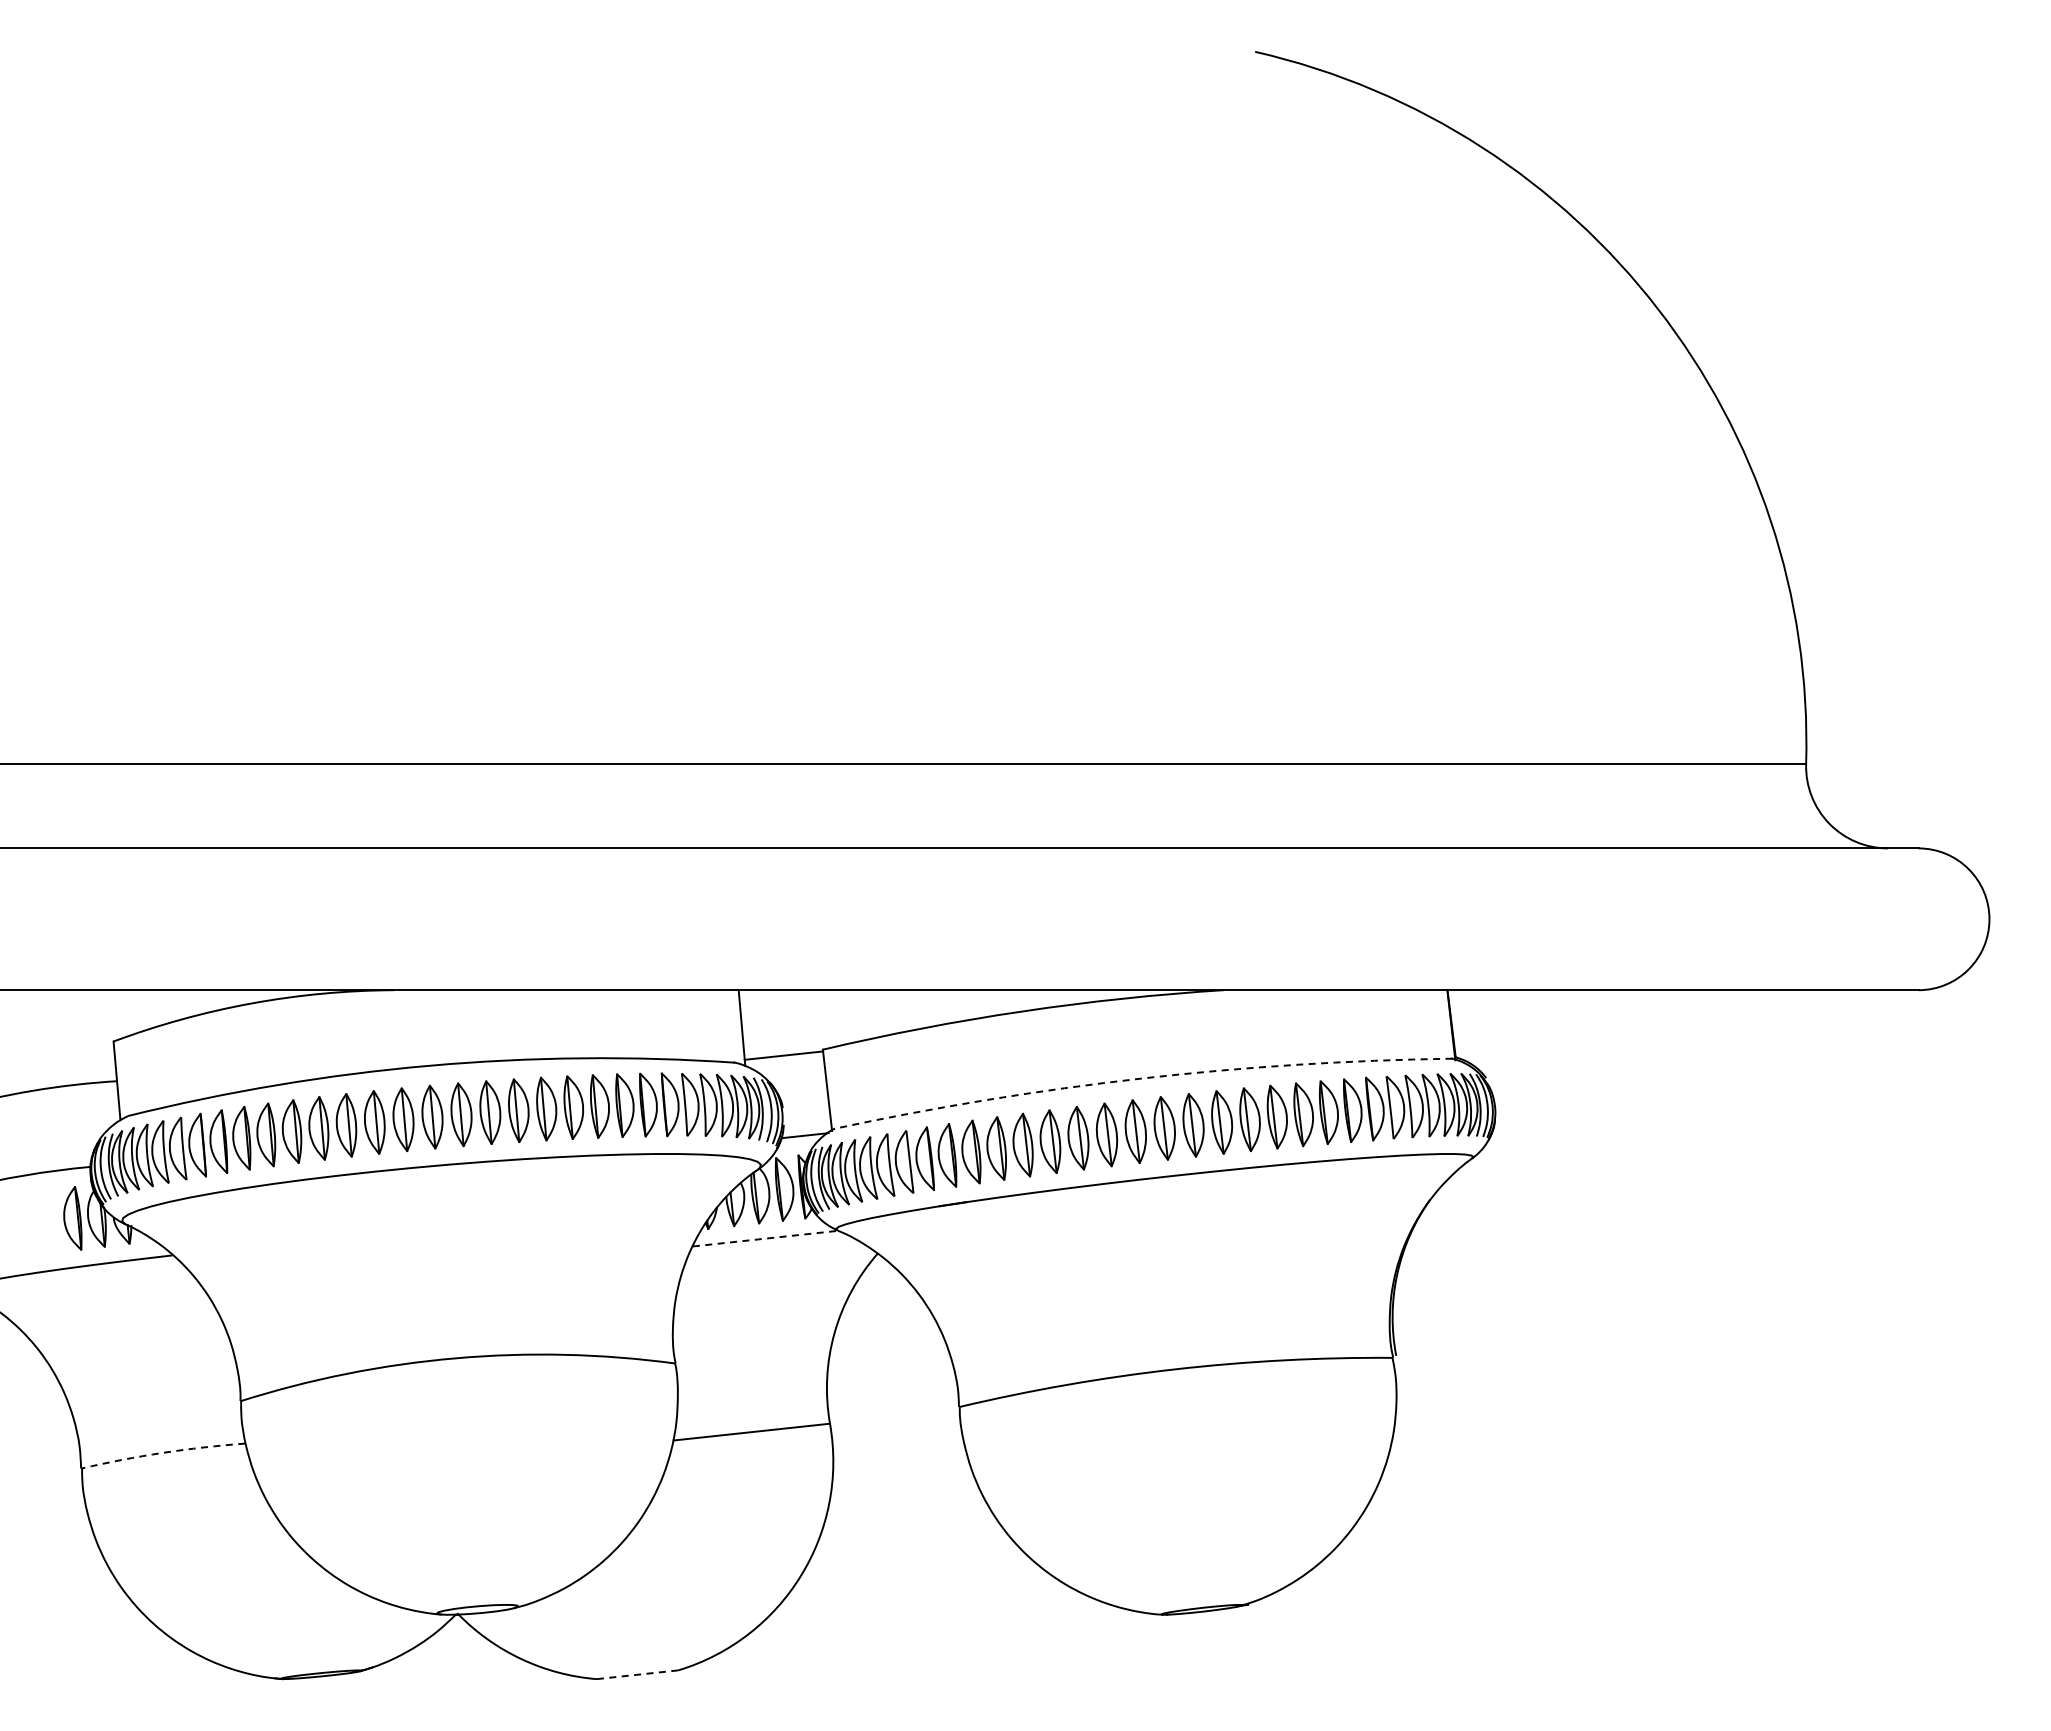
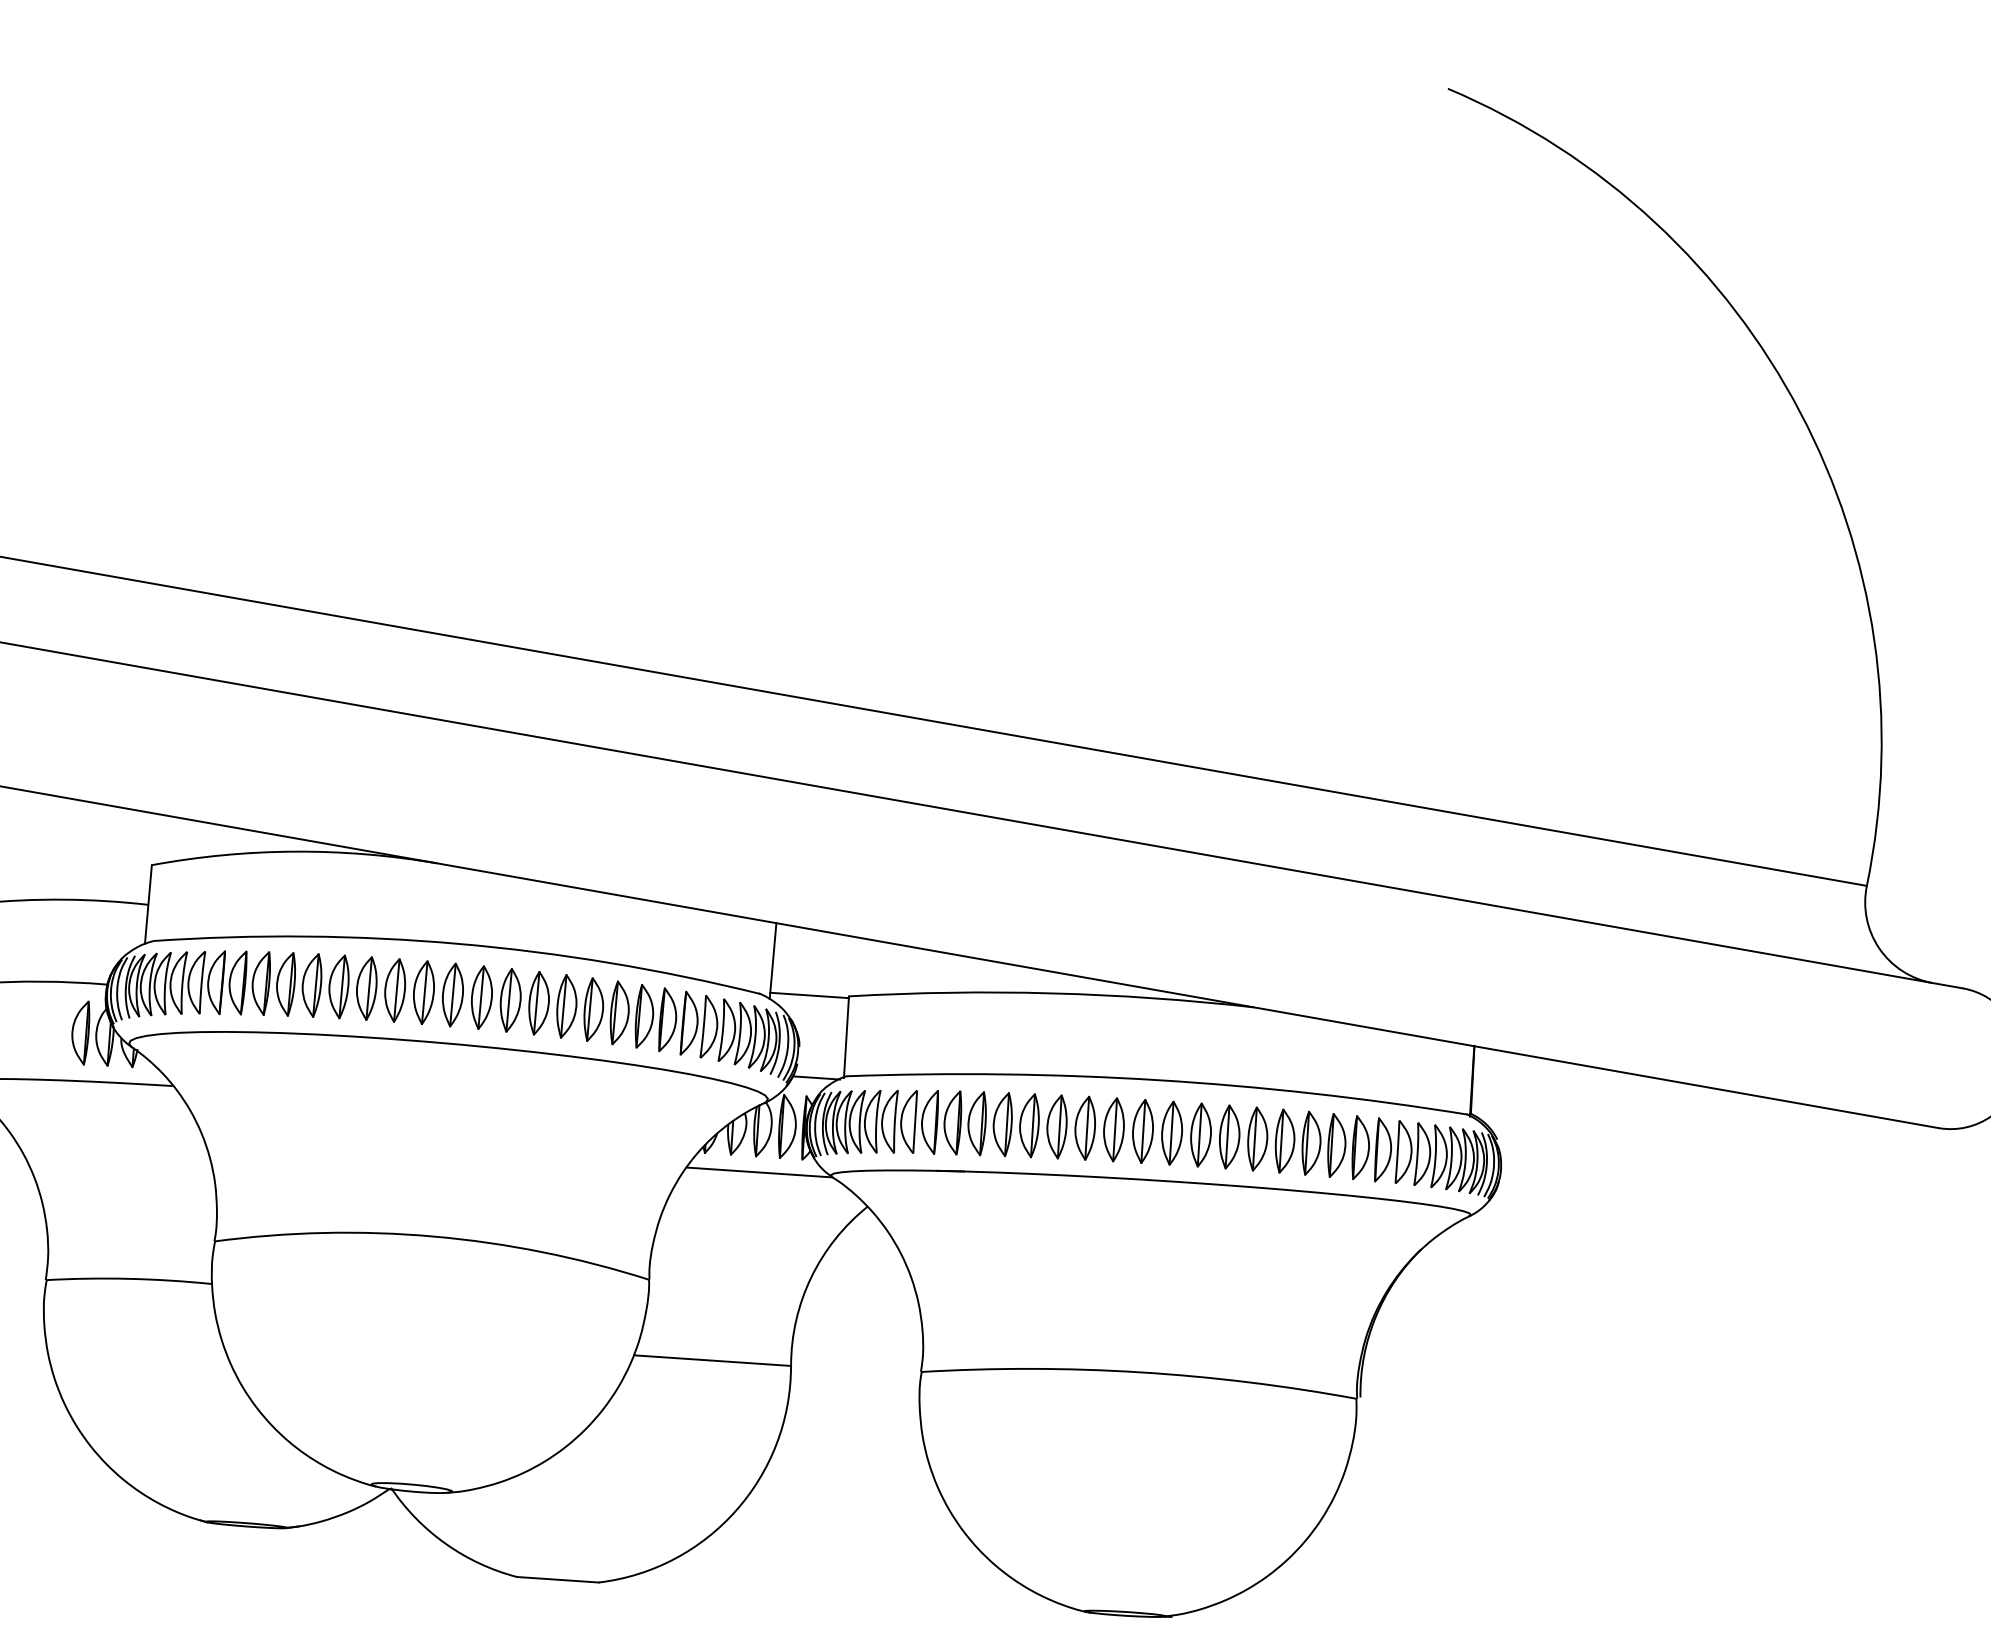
arc: (1141, 1078) -> (1157, 1080), dashed -> solid
line: (765, 1238) -> (759, 1172), dashed -> solid
arc: (162, 1452) -> (128, 1278), dashed -> solid
line: (637, 1674) -> (557, 1579), dashed -> solid

